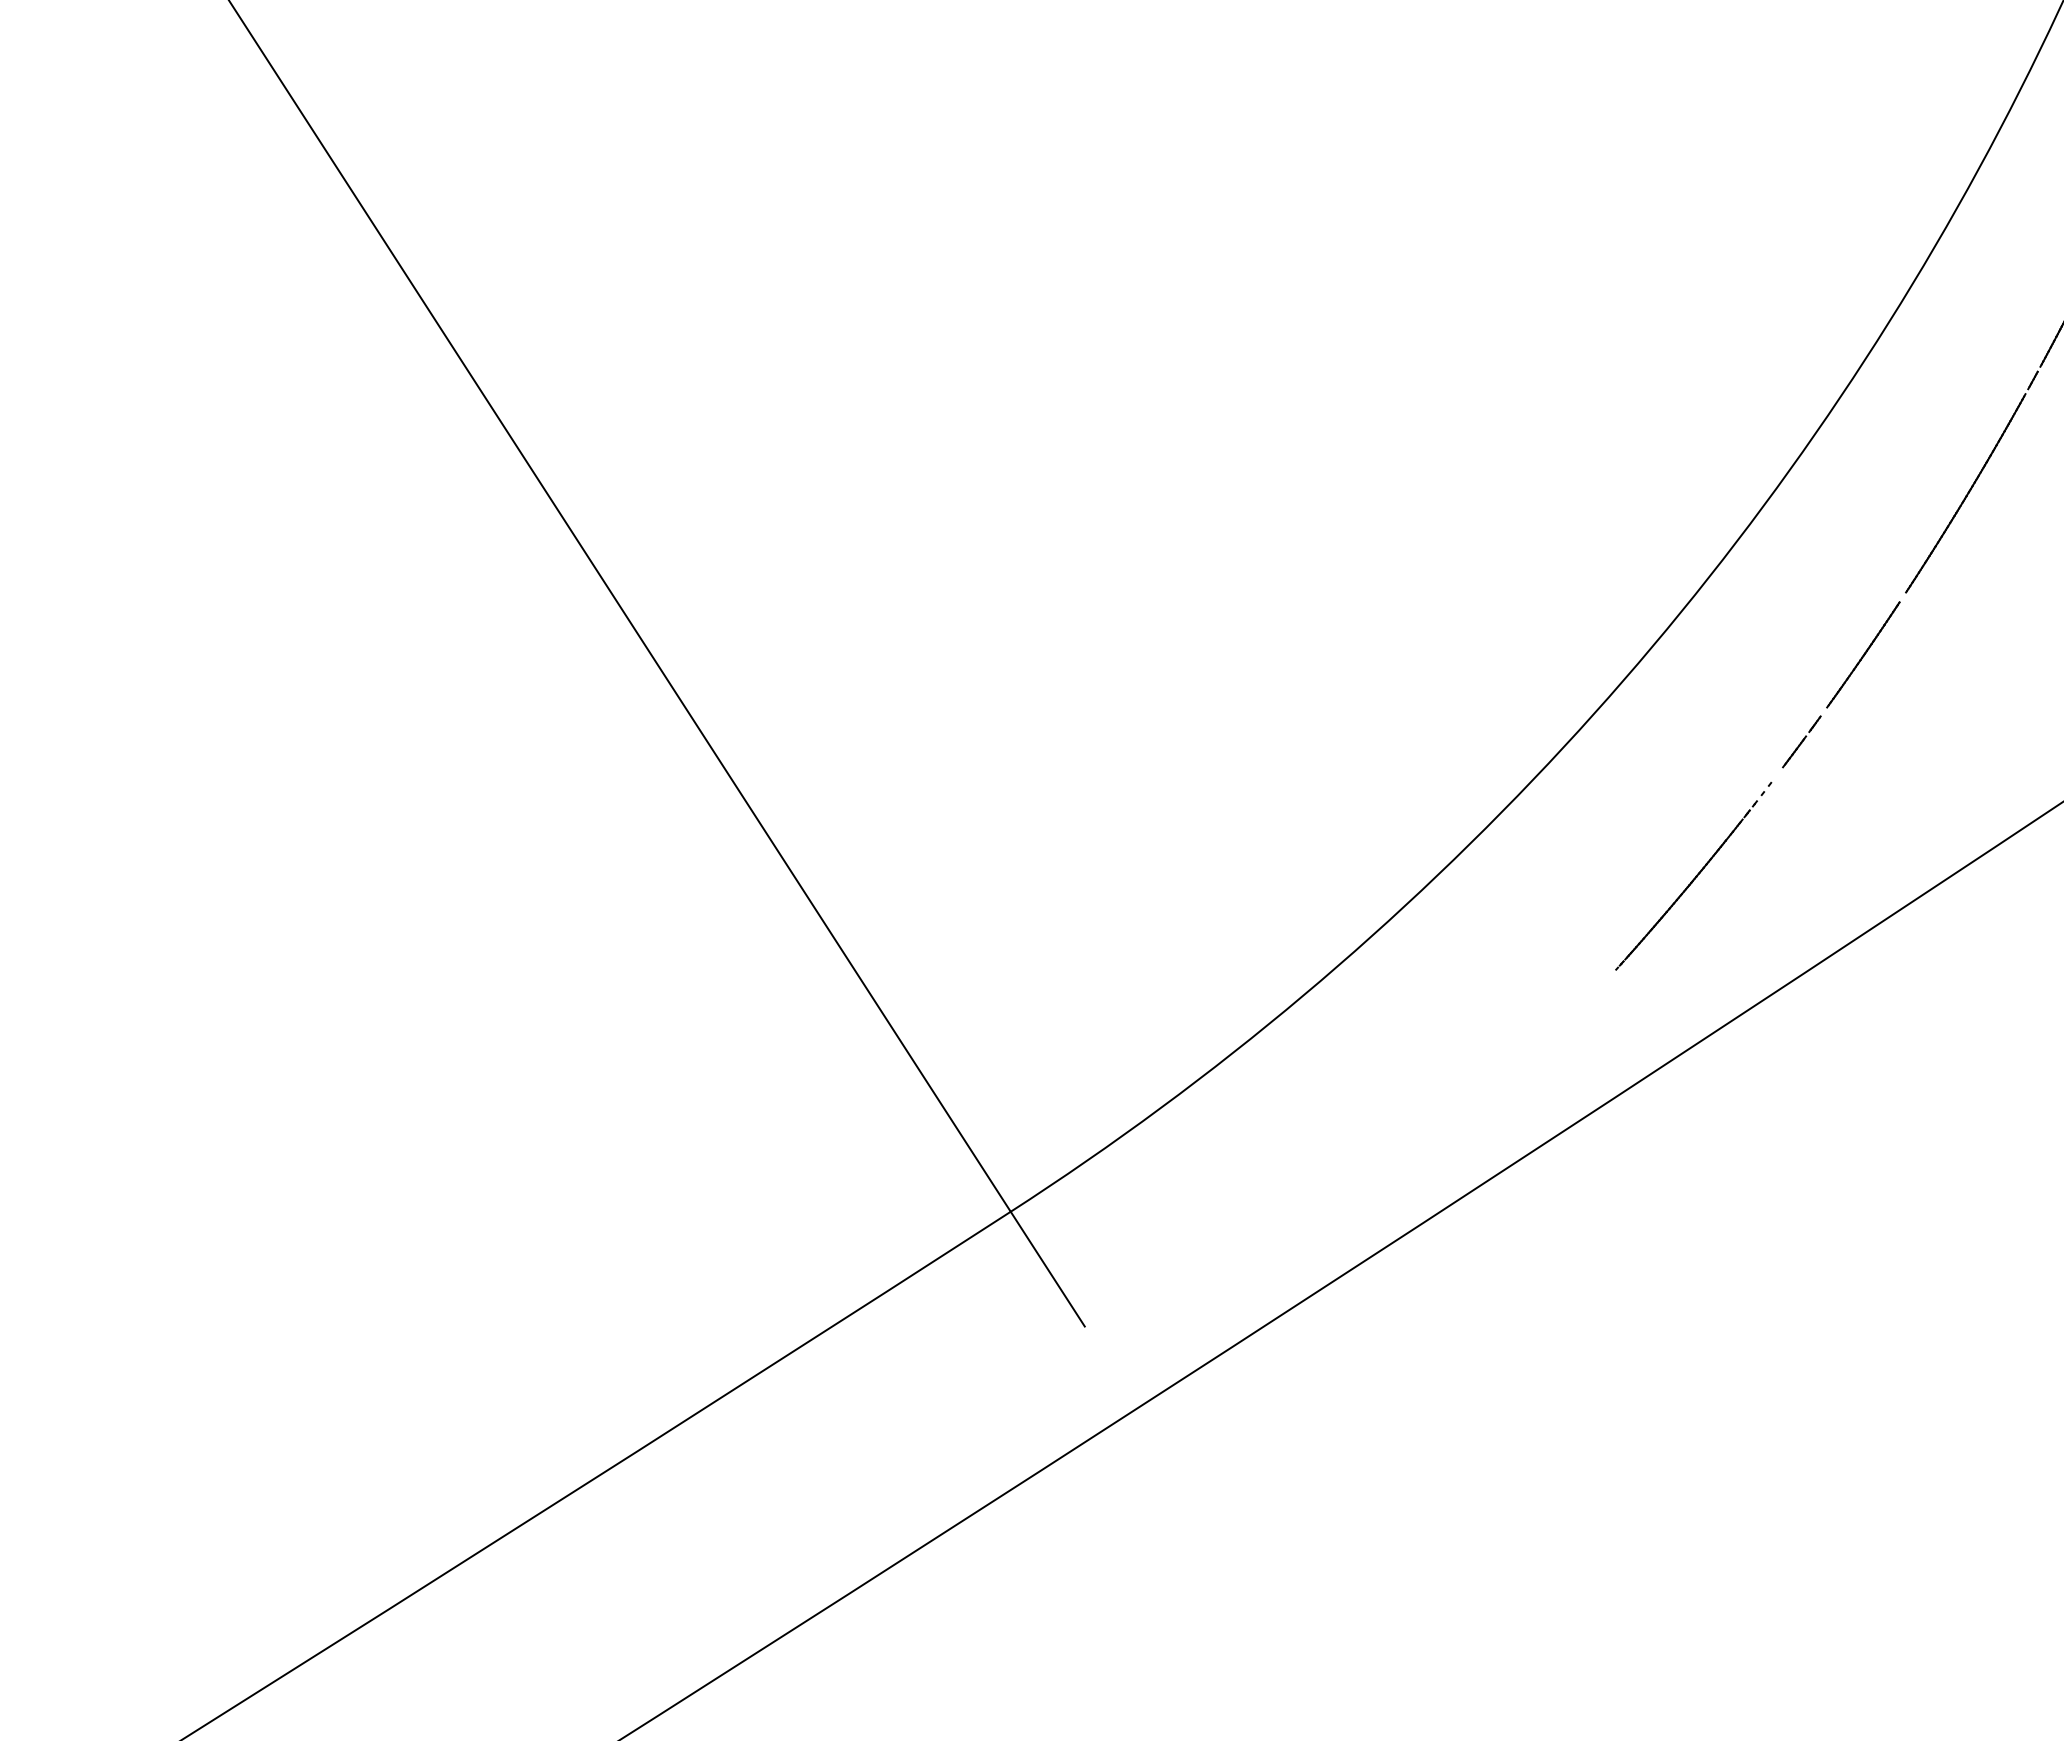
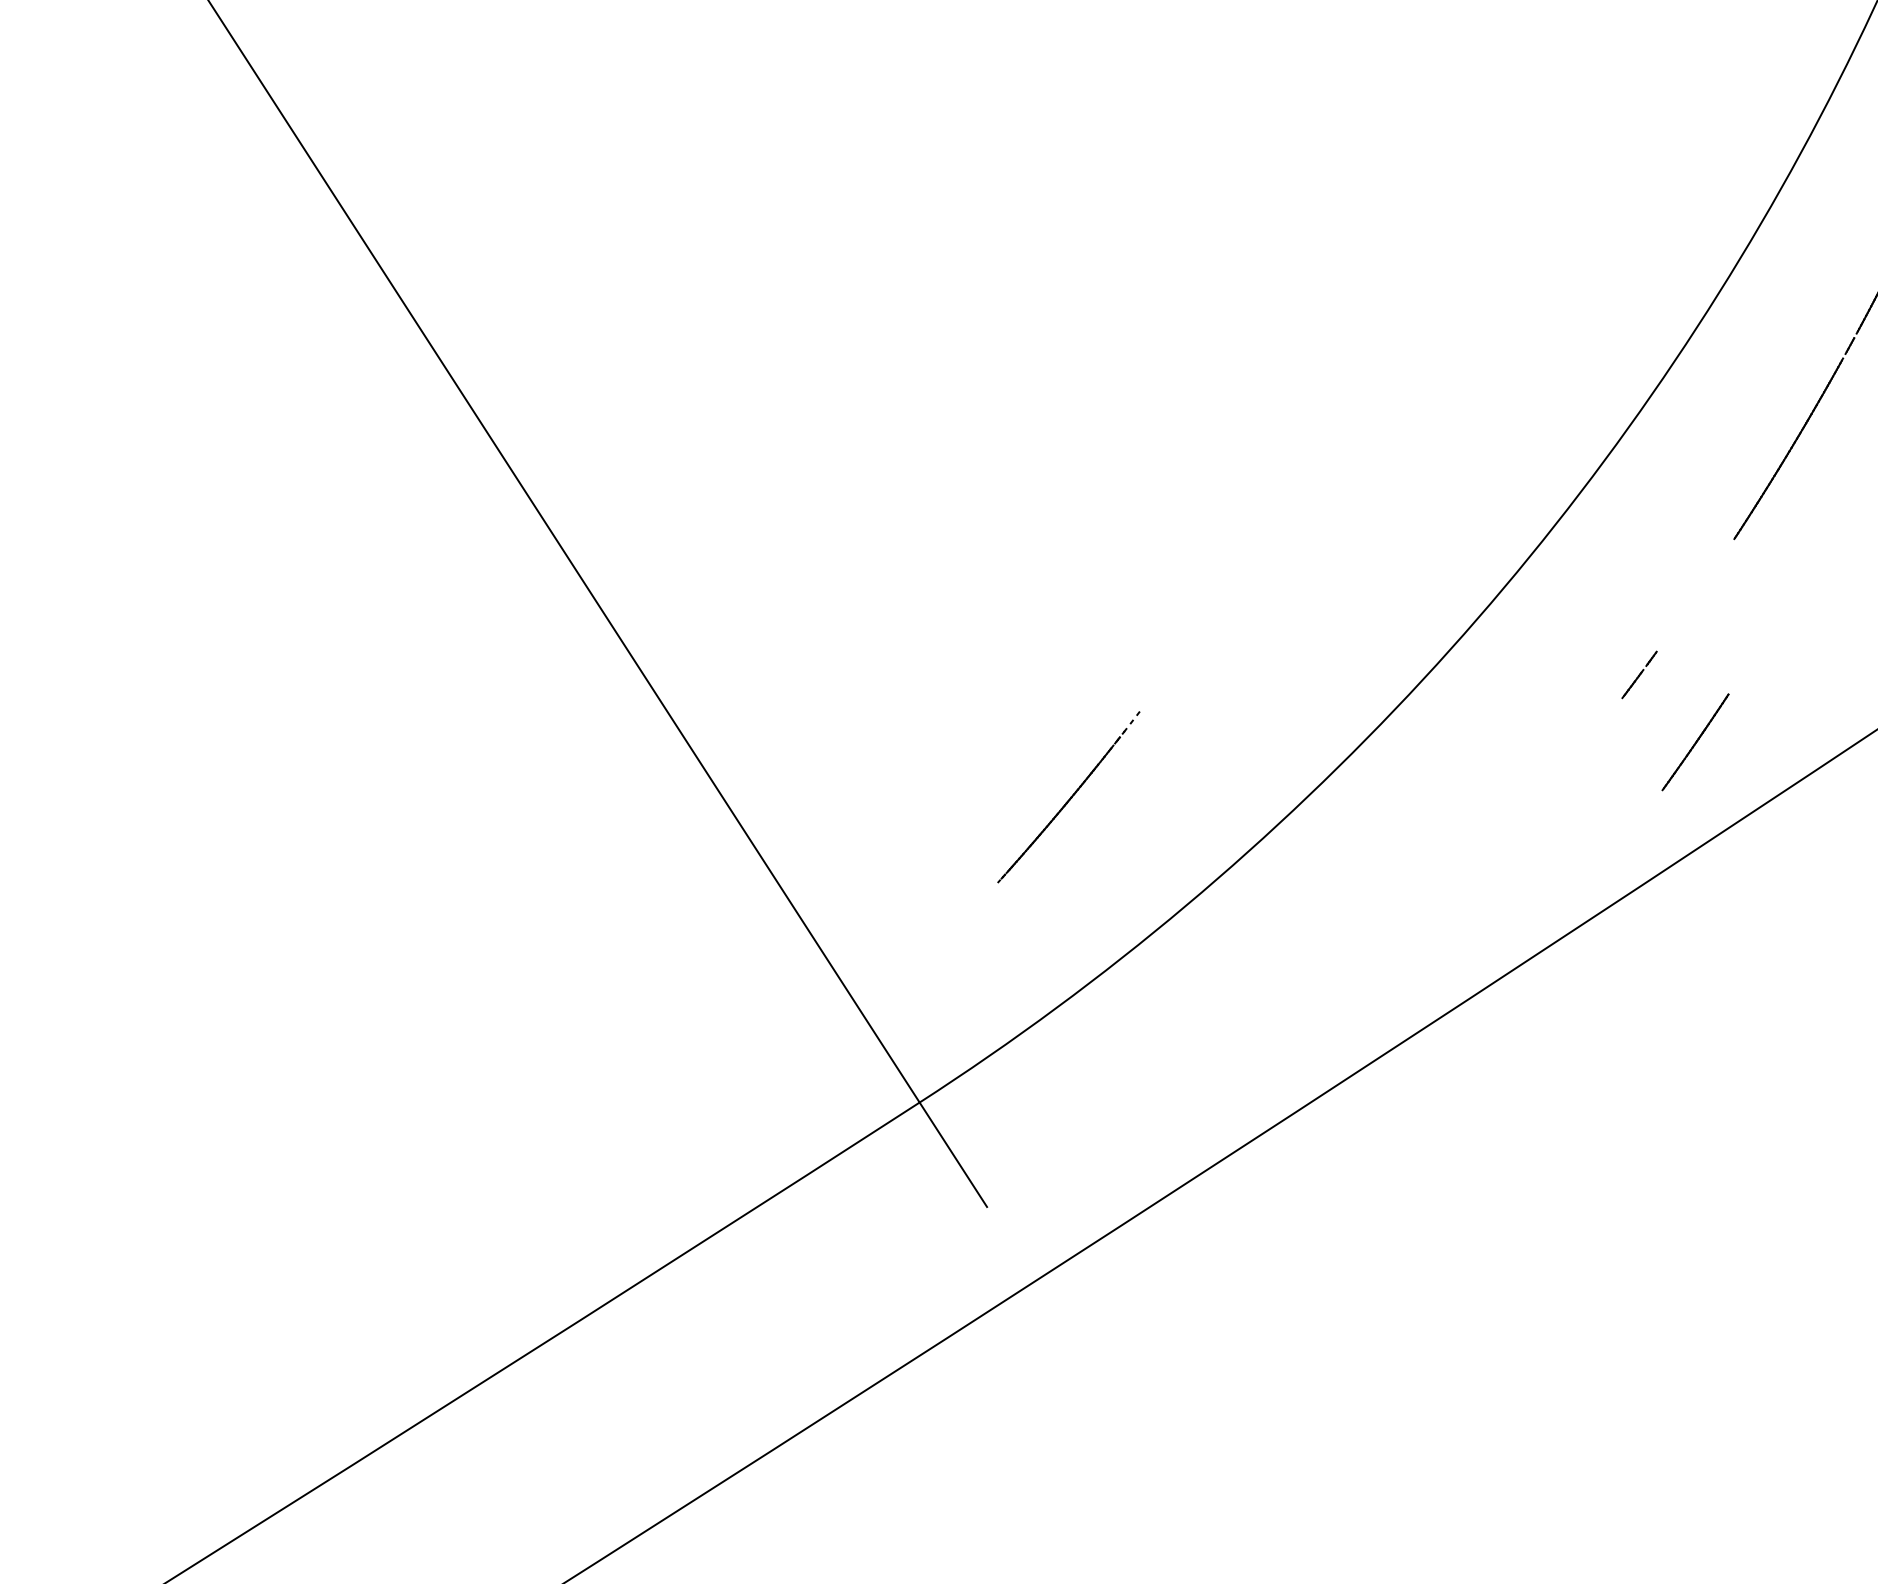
line: (1863, 654) -> (1695, 741), moved
part: (1693, 876) -> (1068, 797), moved

